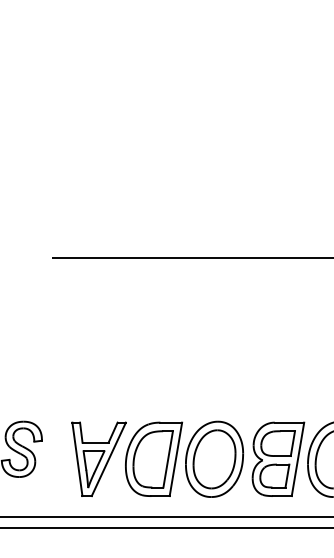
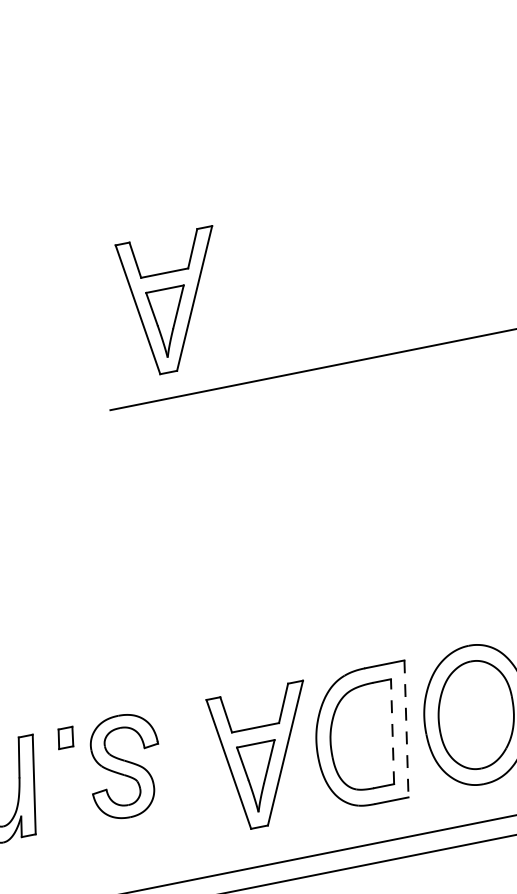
part: (98, 206) -> (175, 300), added
line: (168, 459) -> (393, 731), solid -> dashed
line: (175, 459) -> (405, 729), solid -> dashed

